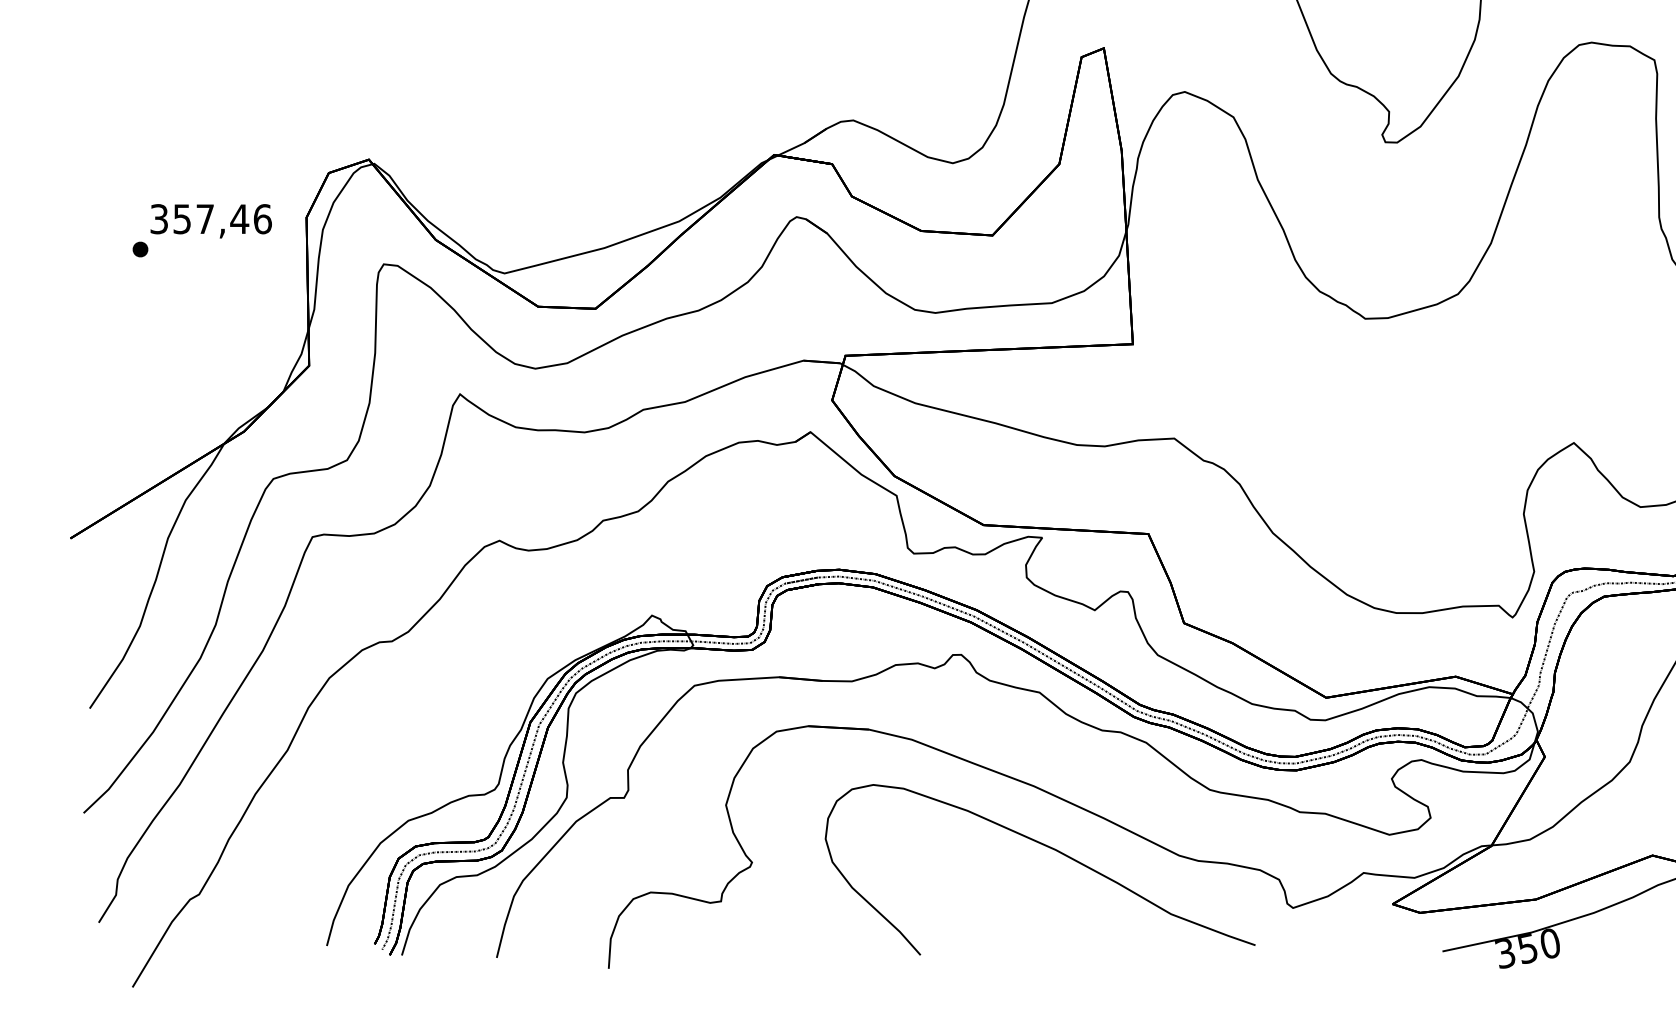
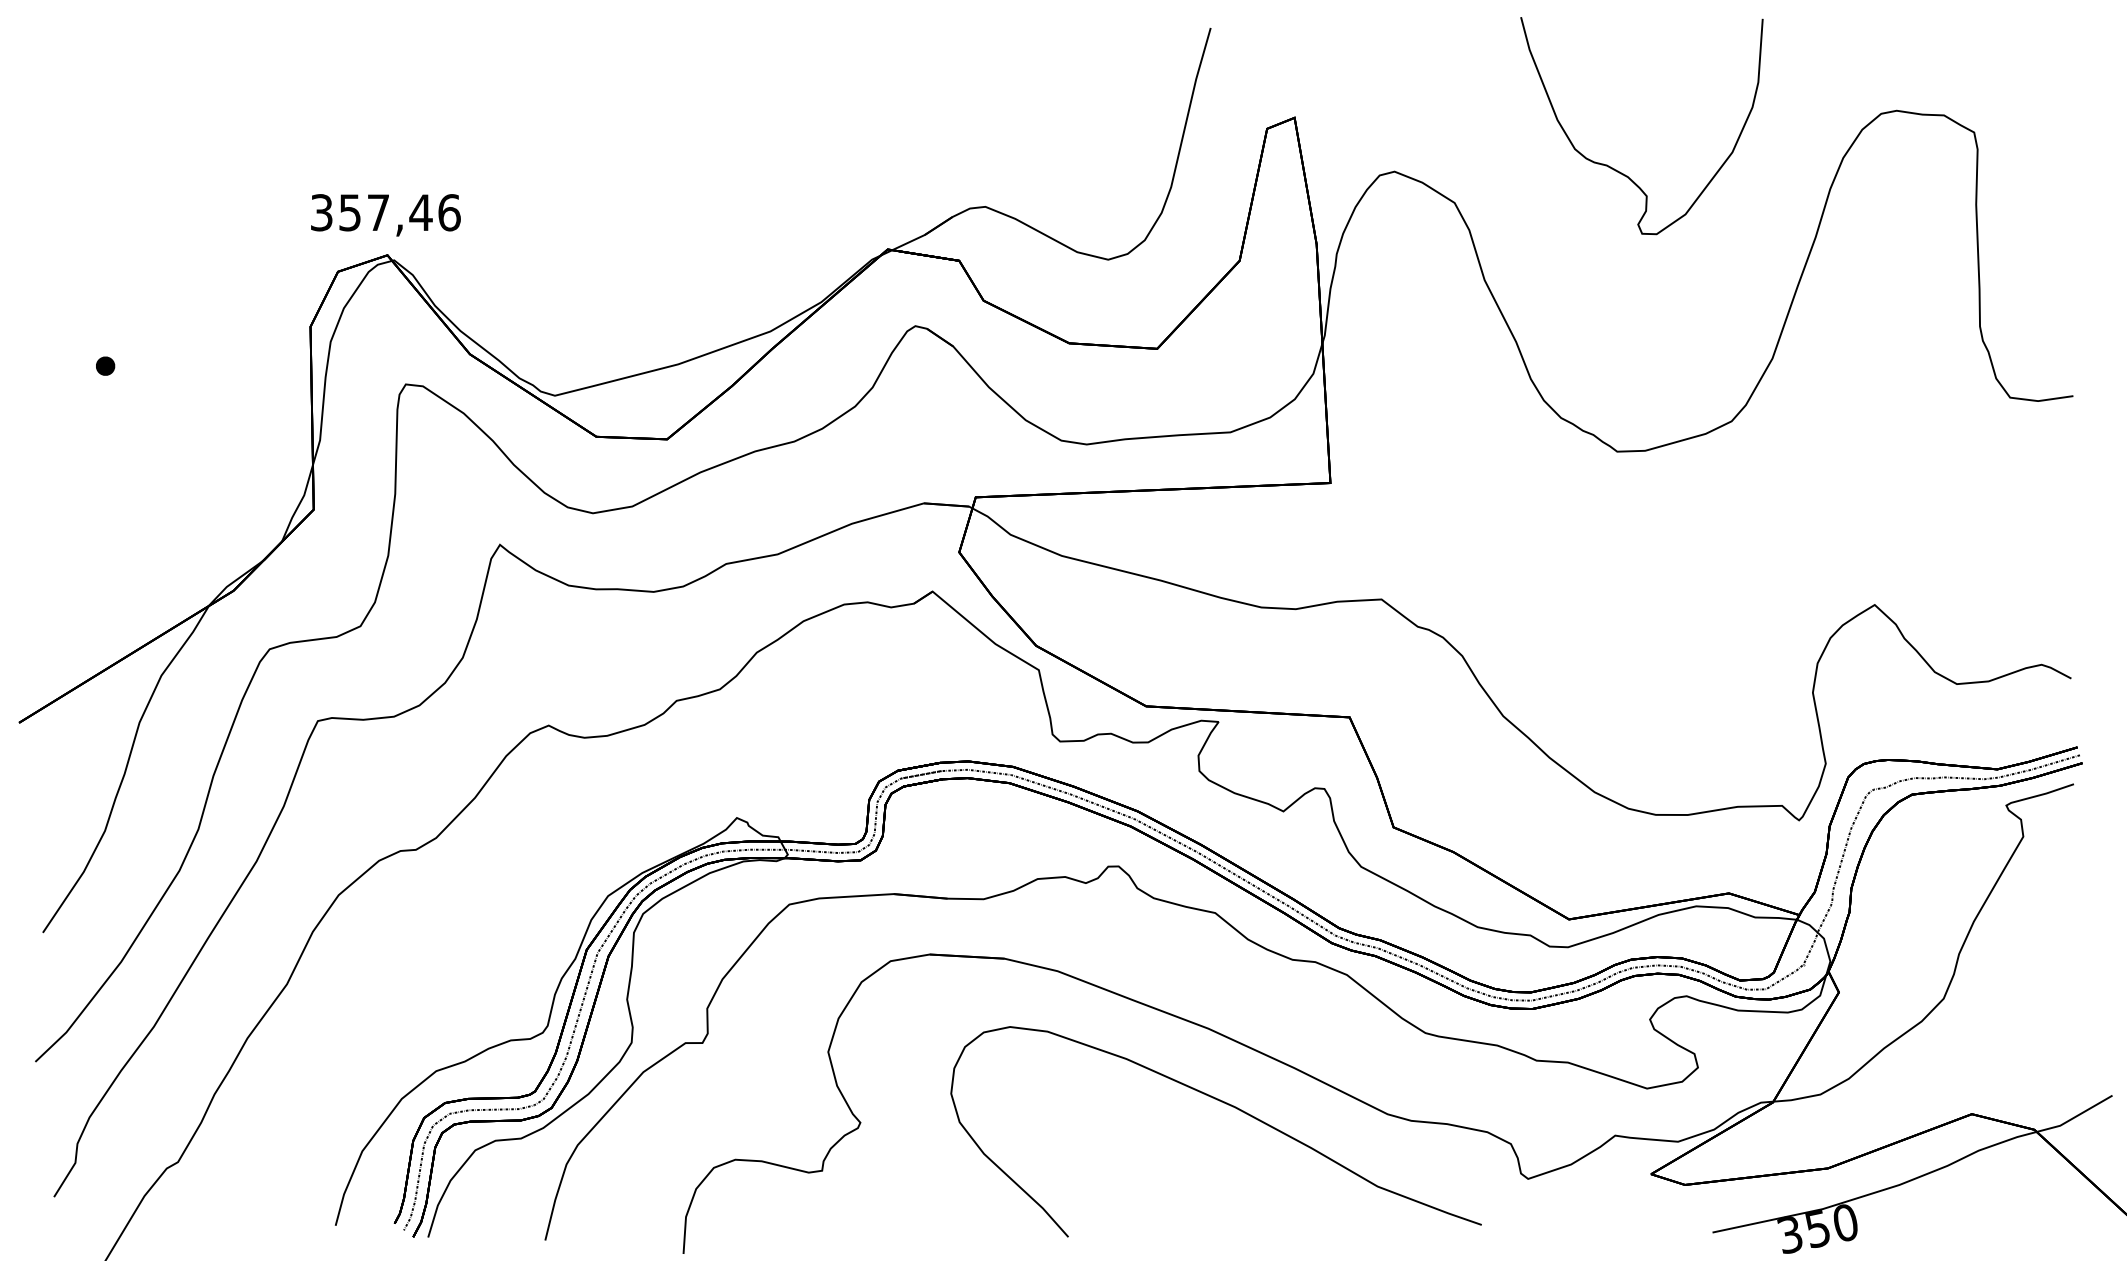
text: (210, 221) -> (385, 215), moved

